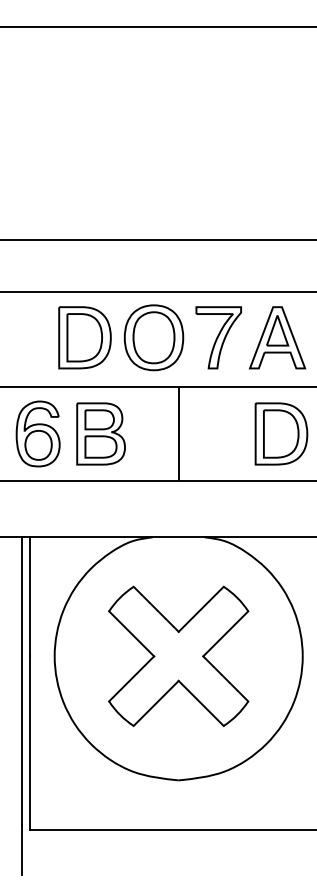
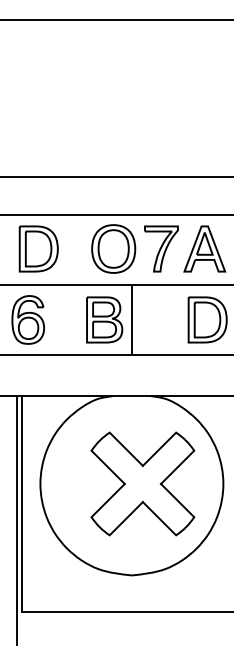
part: (84, 337) -> (38, 248), moved
part: (100, 433) -> (104, 319), moved
part: (178, 655) -> (142, 483), moved

